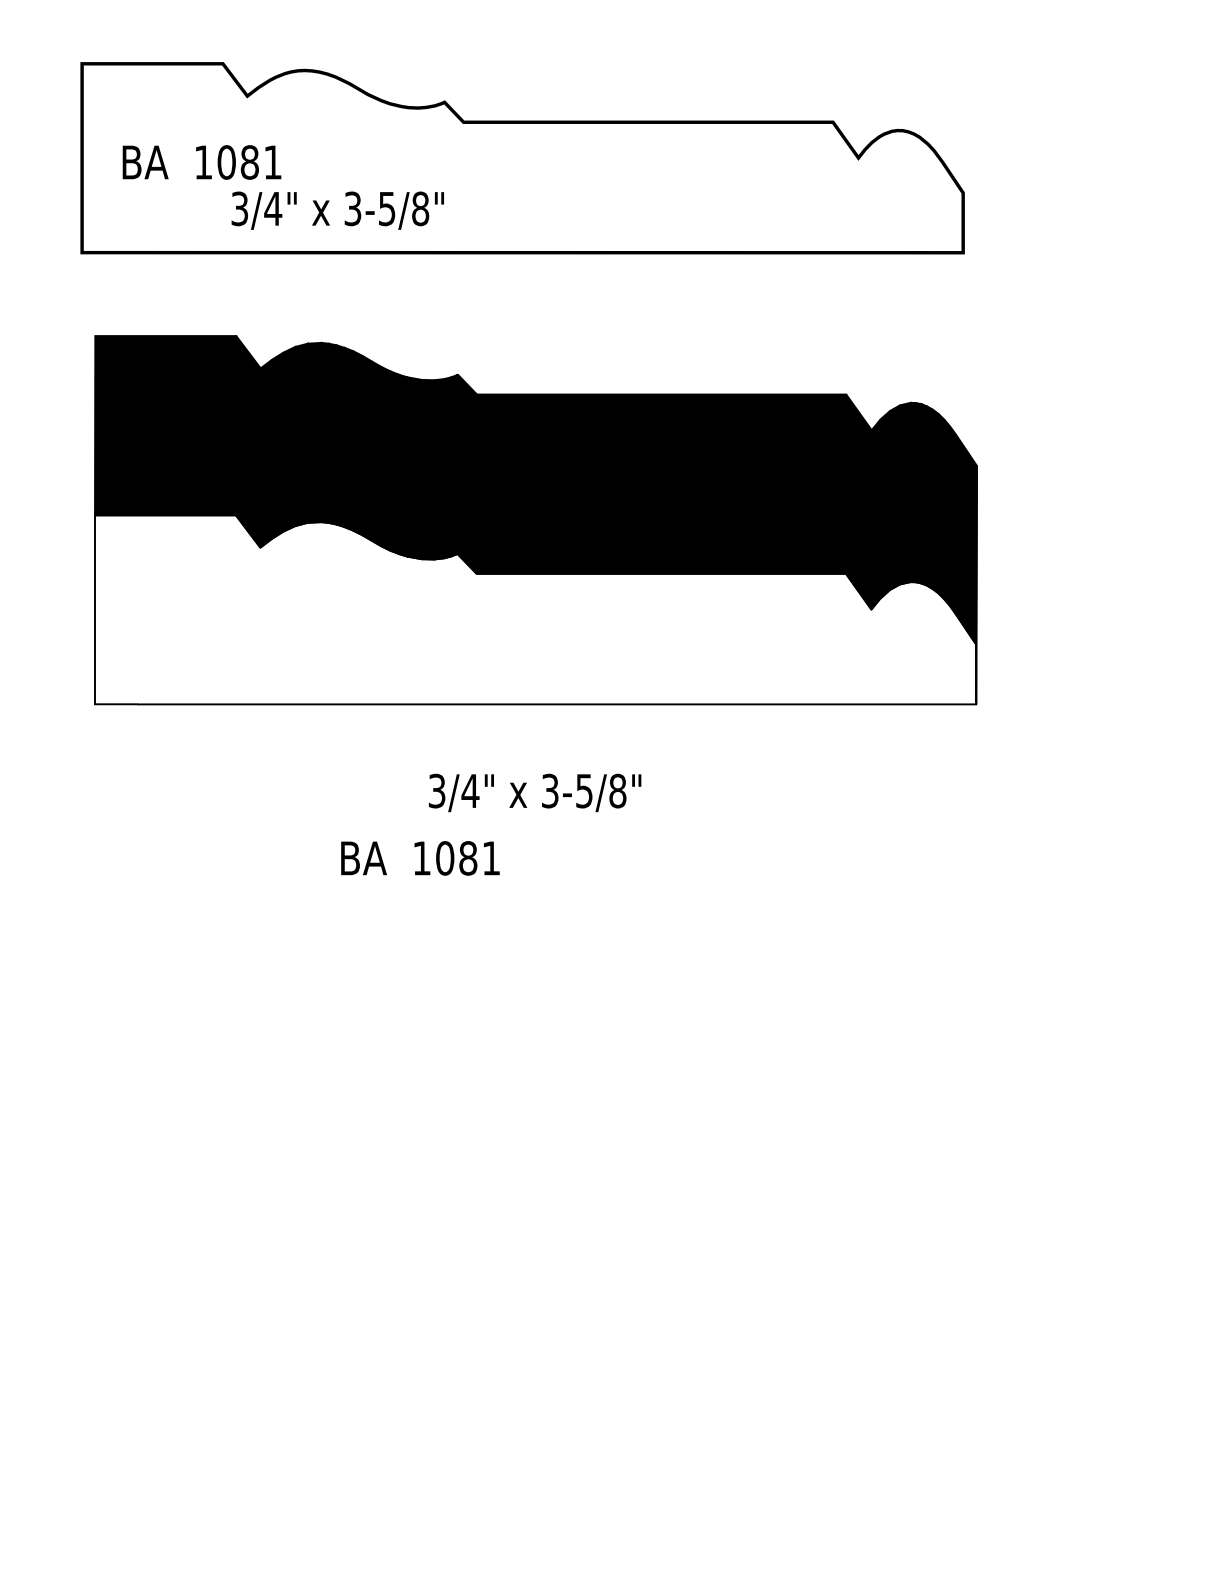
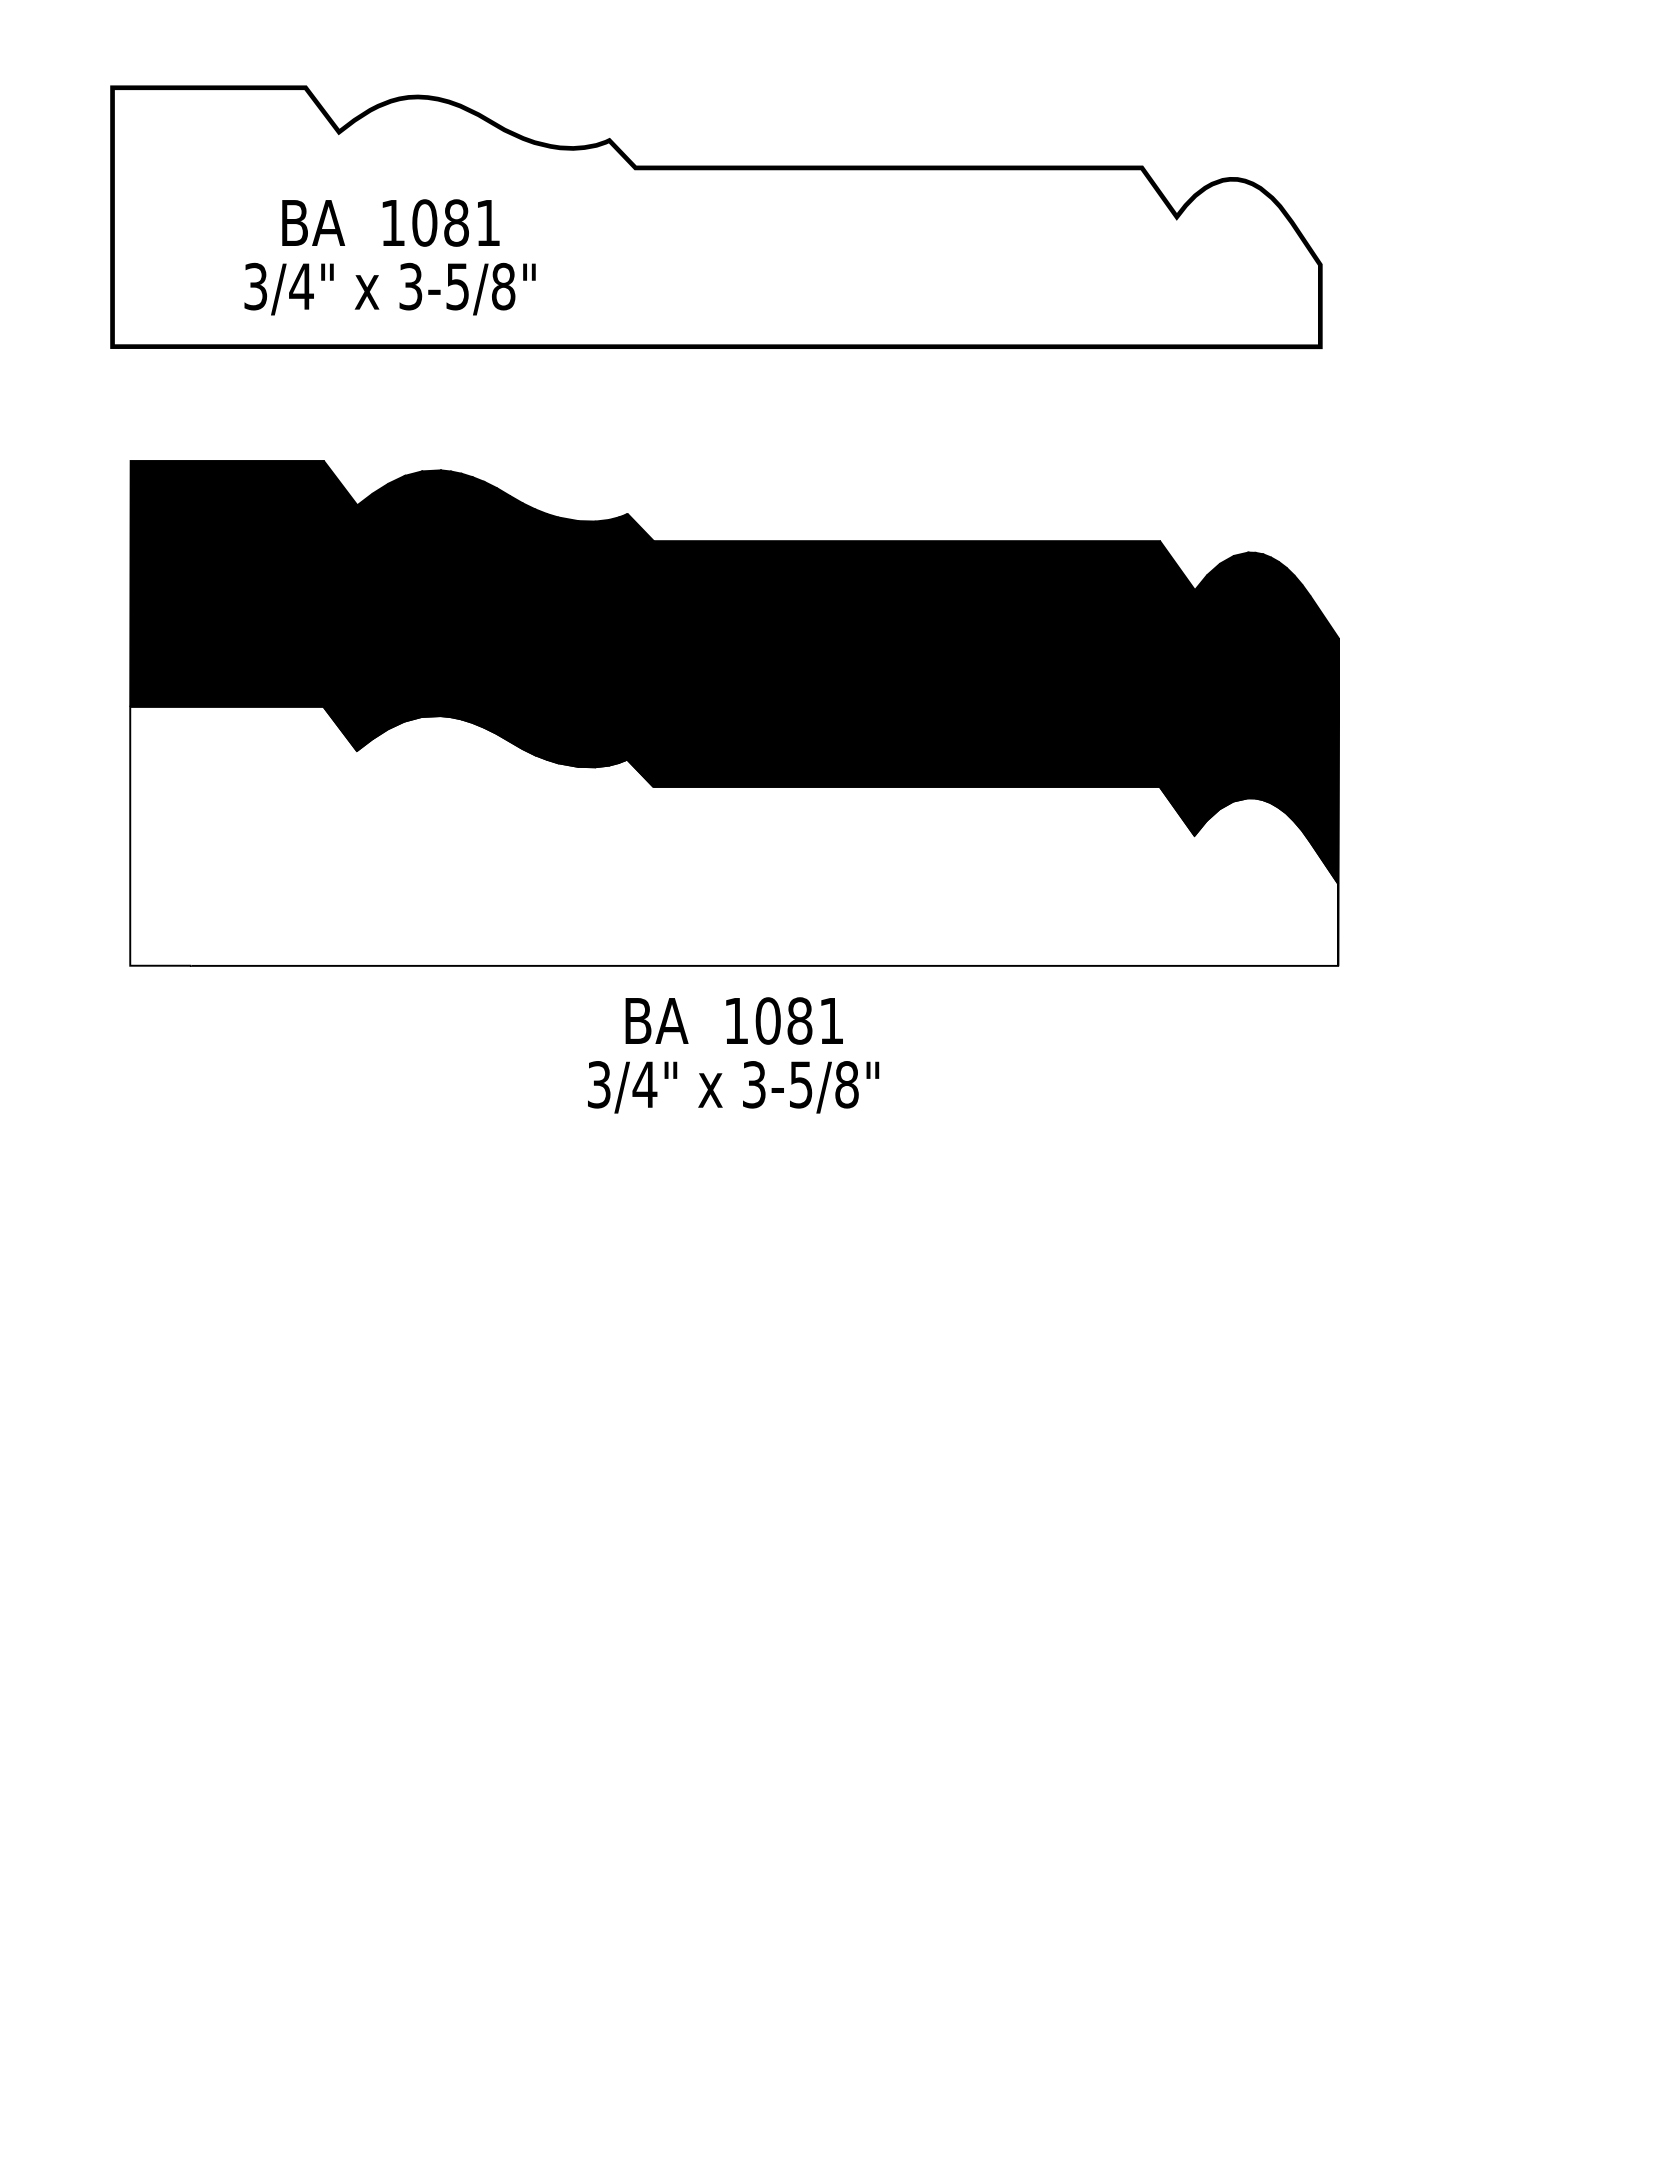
text: (201, 162) -> (390, 222), moved
text: (337, 210) -> (389, 288), moved
text: (419, 858) -> (733, 1020), moved

